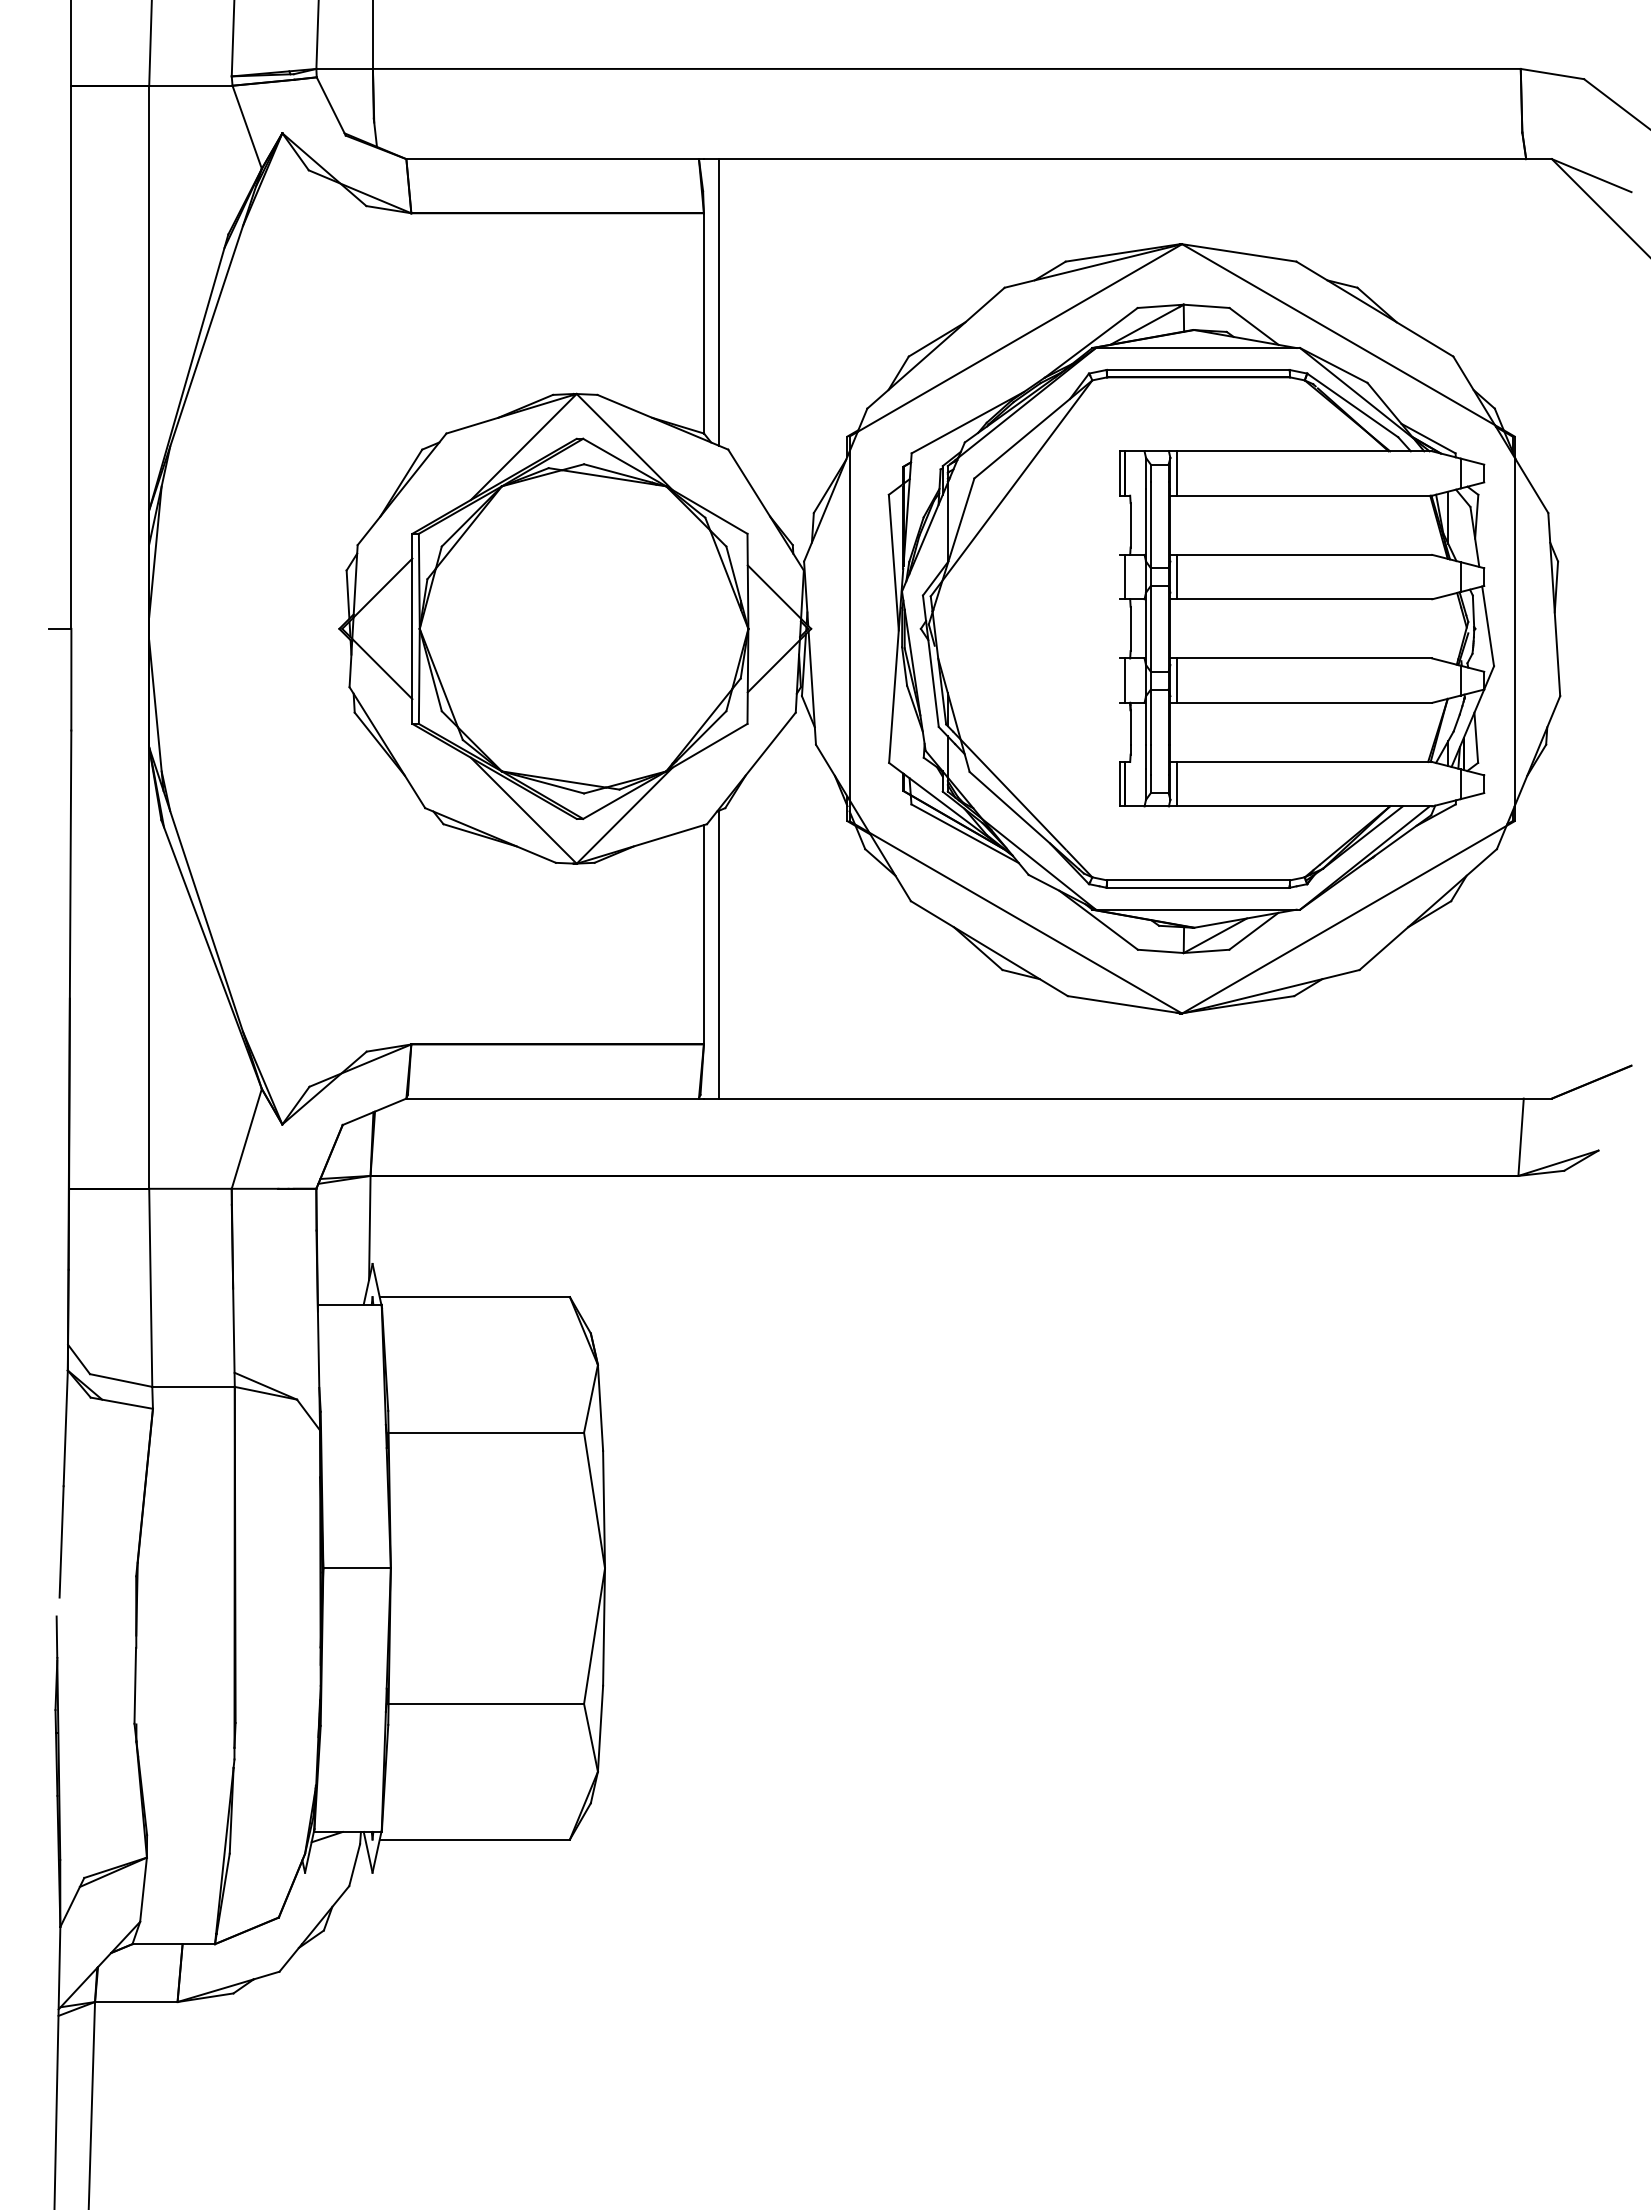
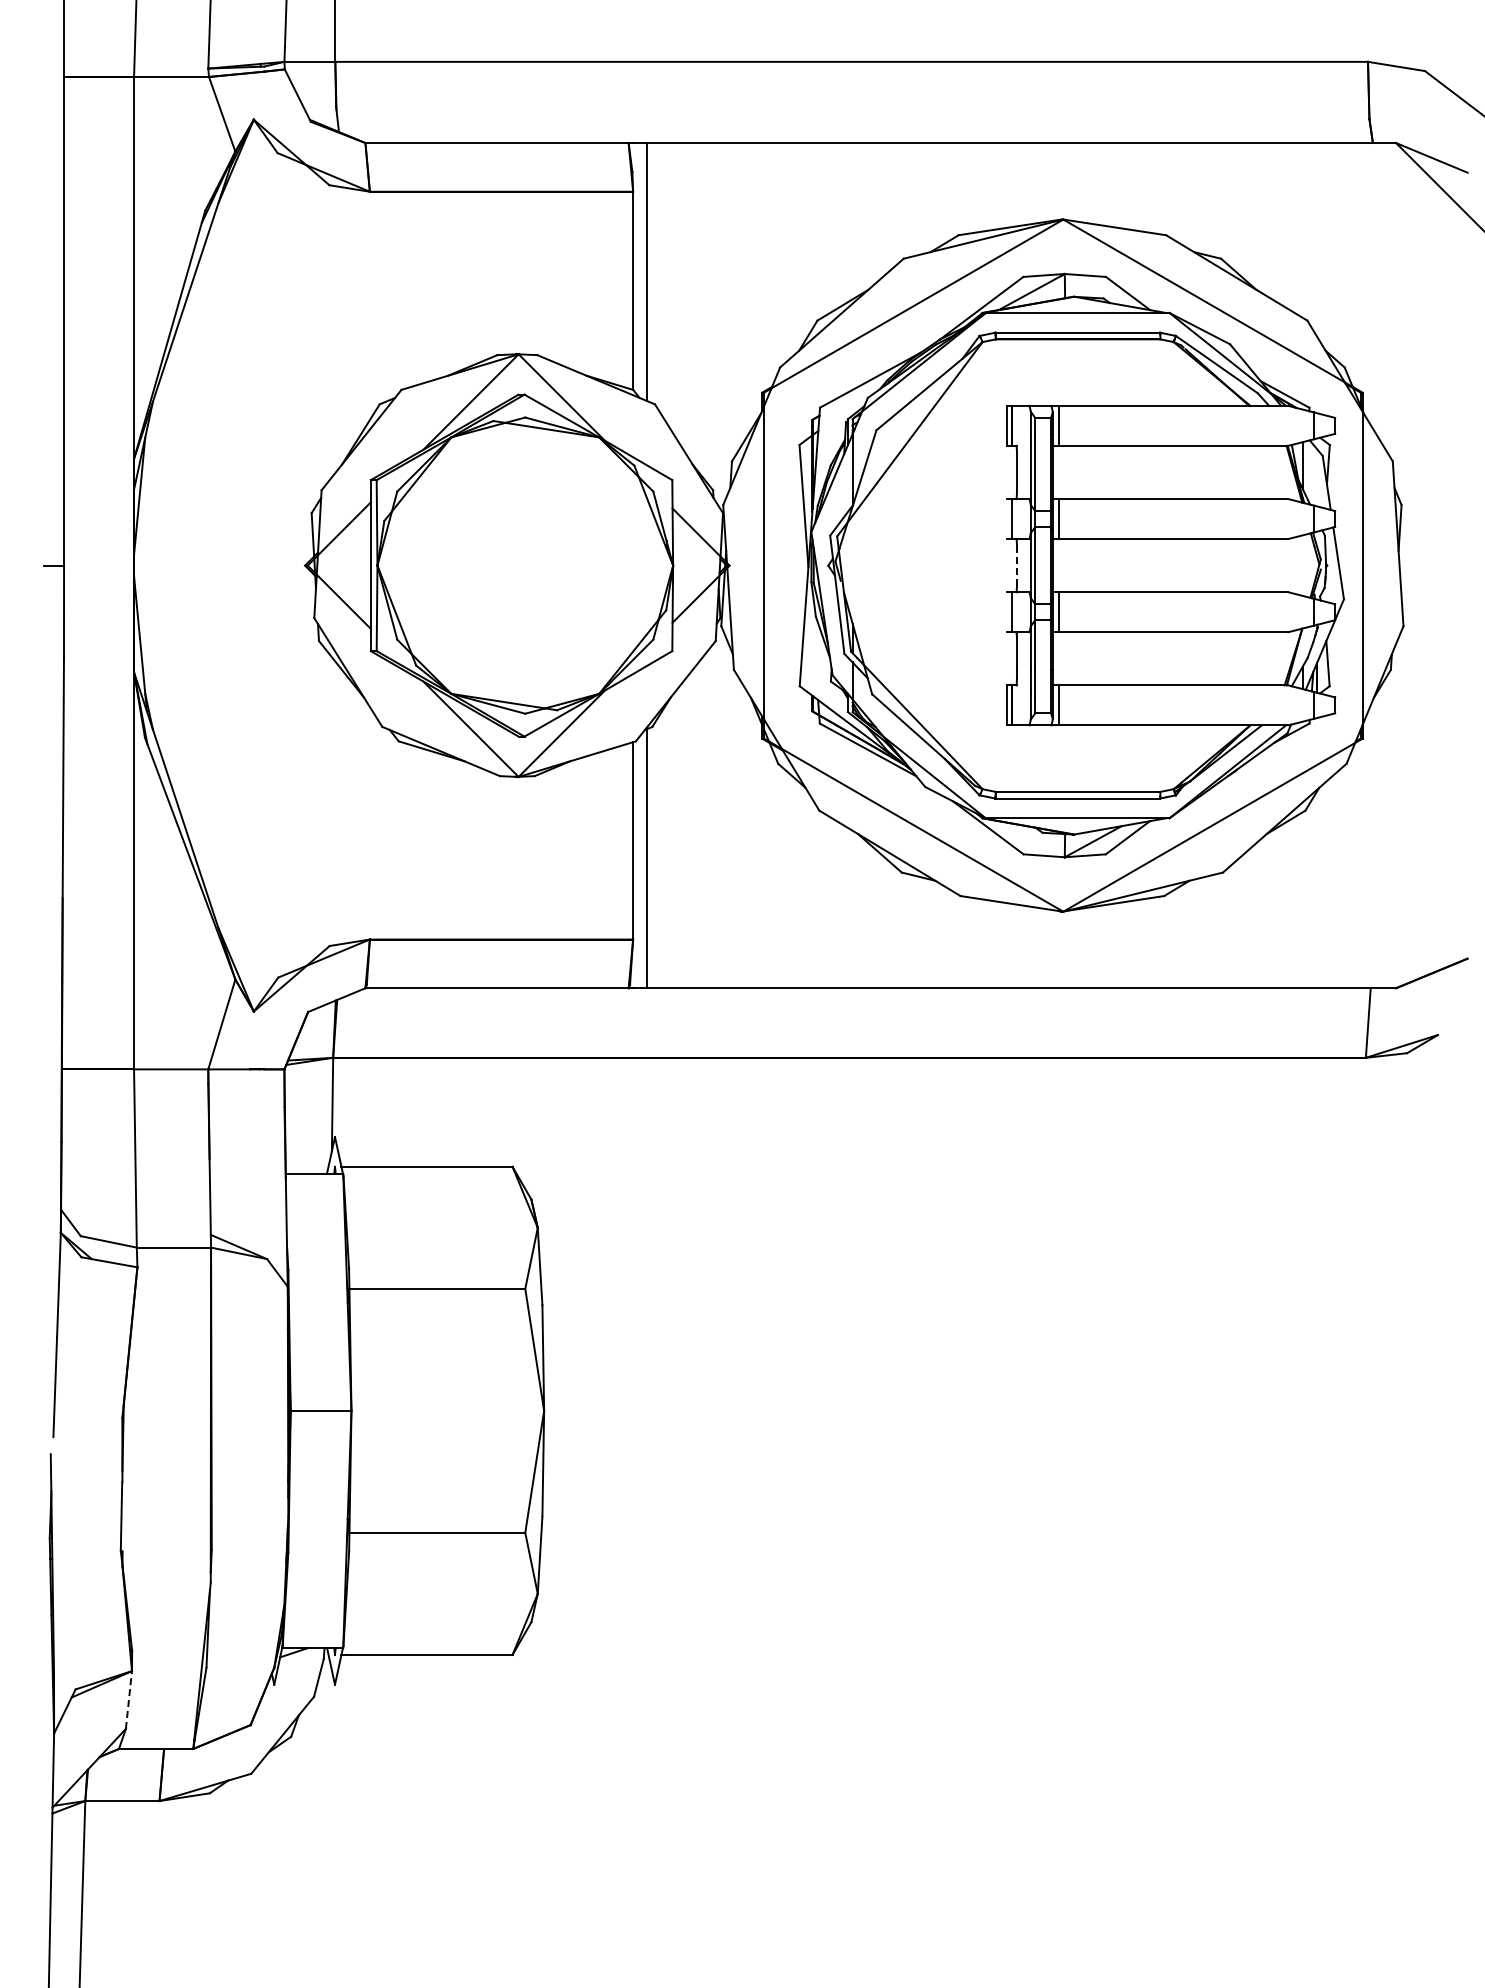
line: (1131, 628) -> (1017, 565), solid -> dashed
line: (144, 1889) -> (129, 1699), solid -> dashed

